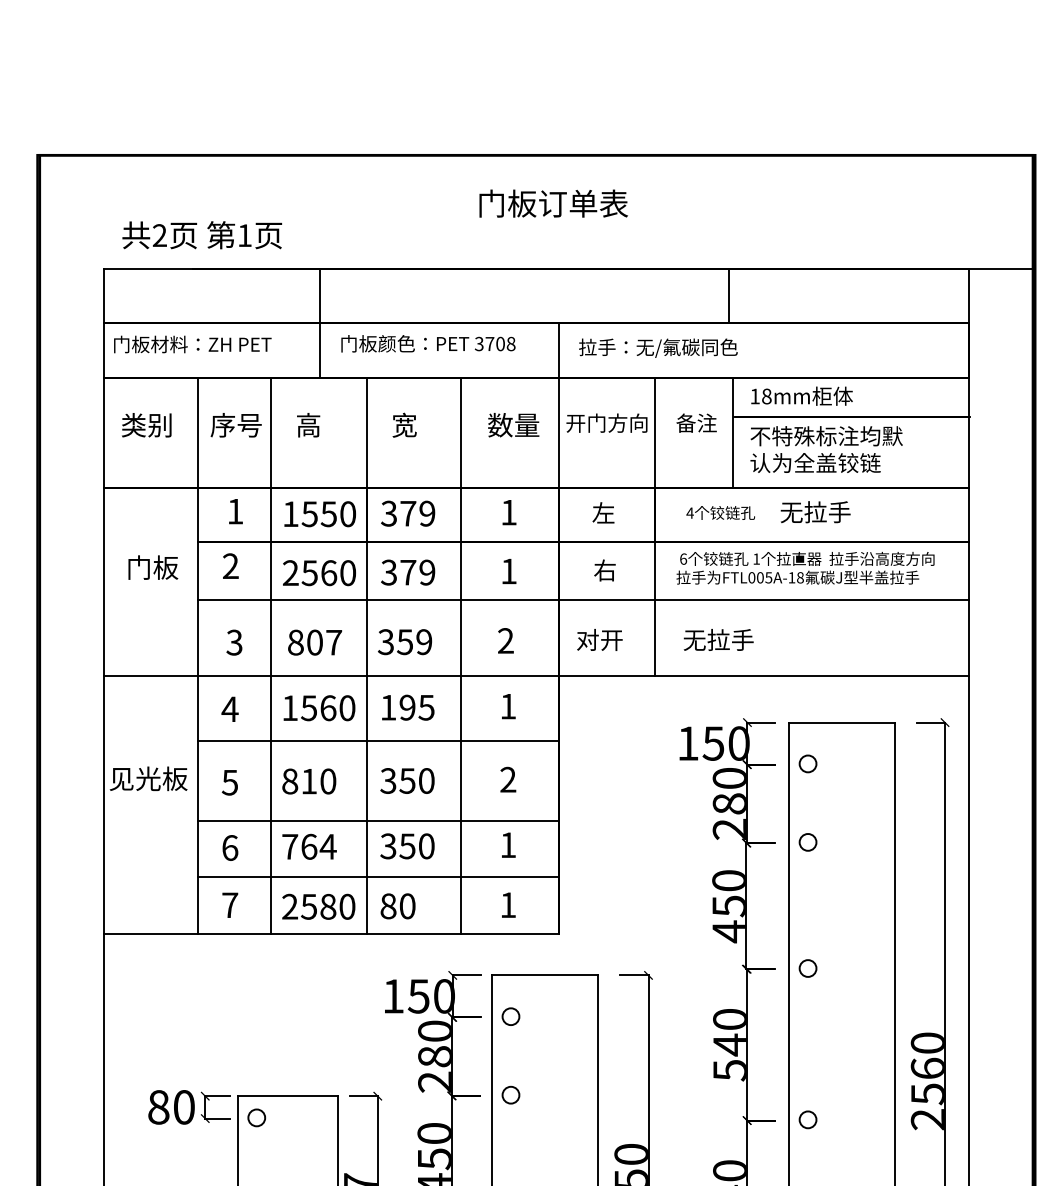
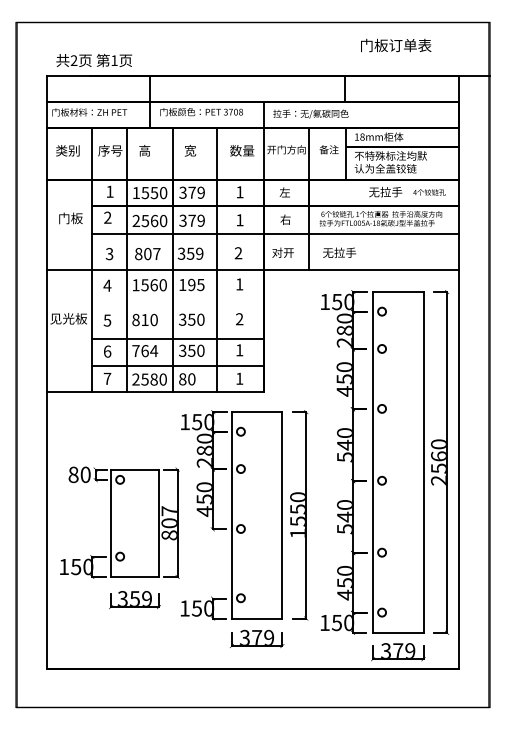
text: (554, 203) -> (396, 45), moved
text: (720, 513) -> (429, 192), moved
line: (377, 740) -> (177, 300), removed

